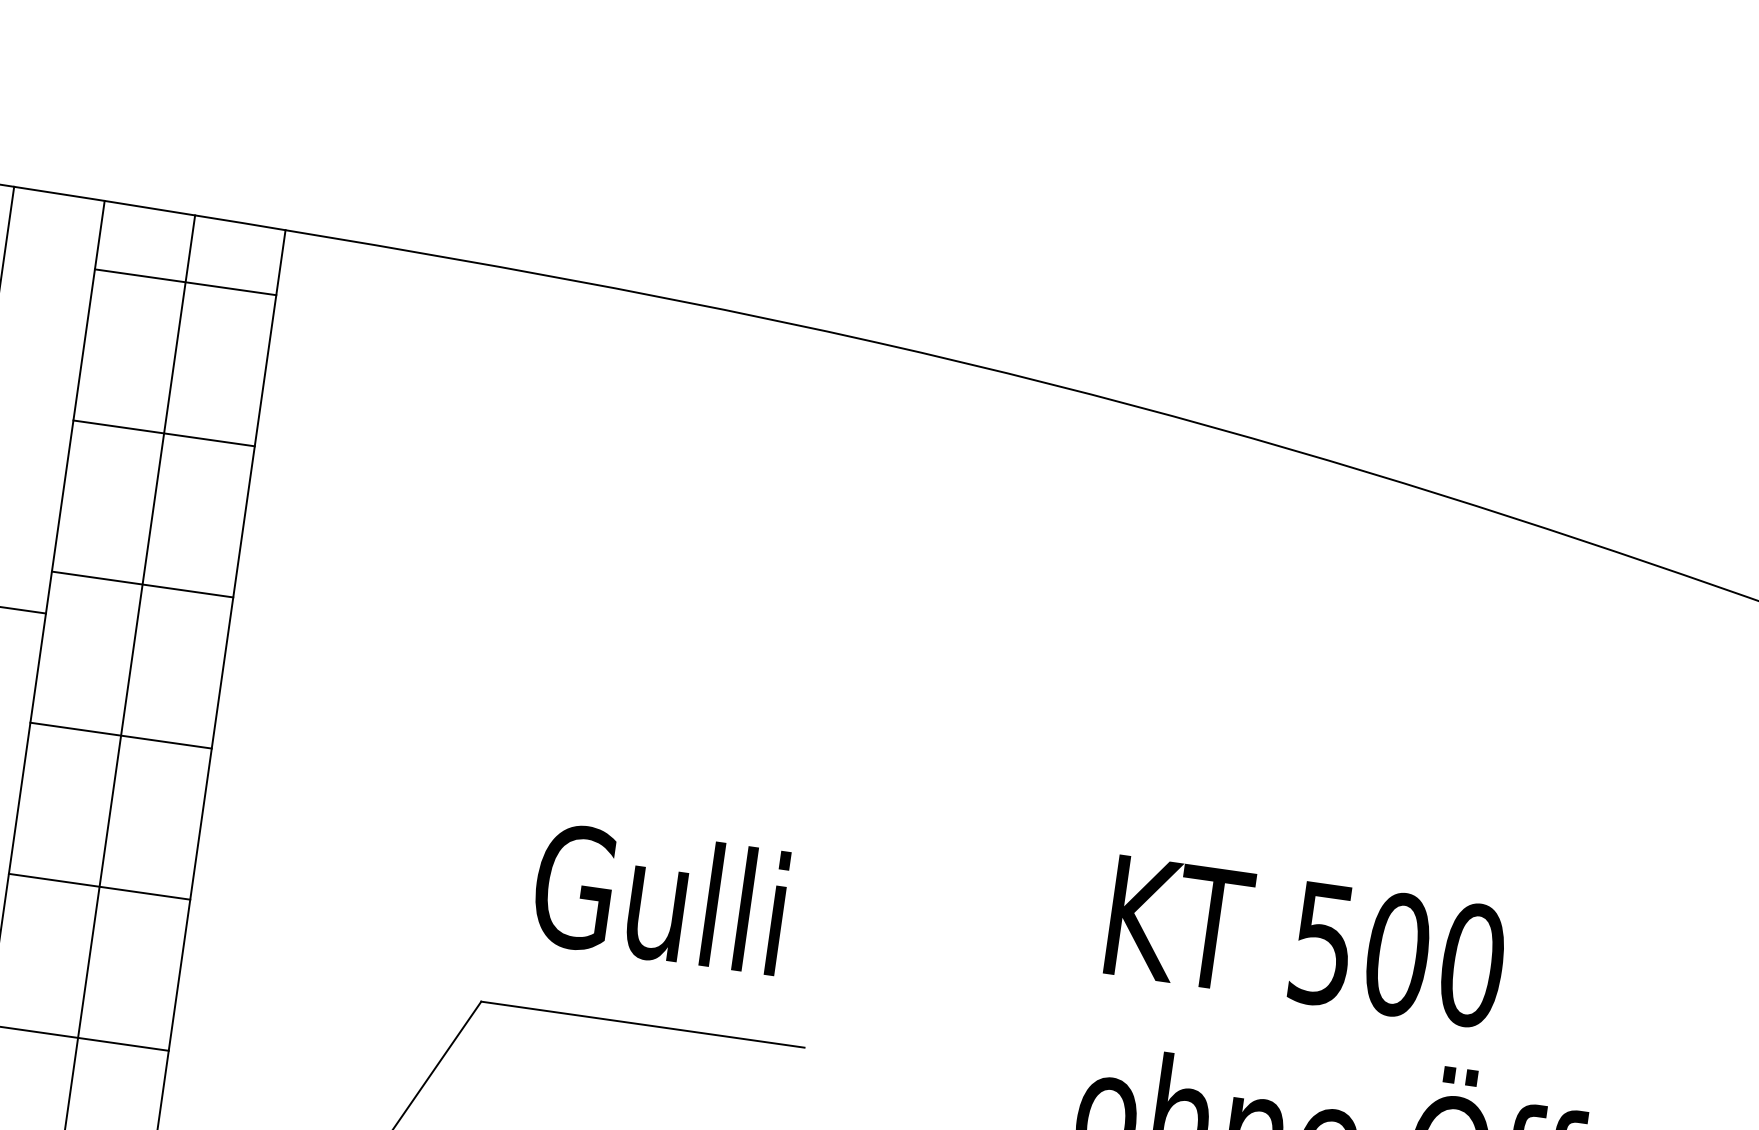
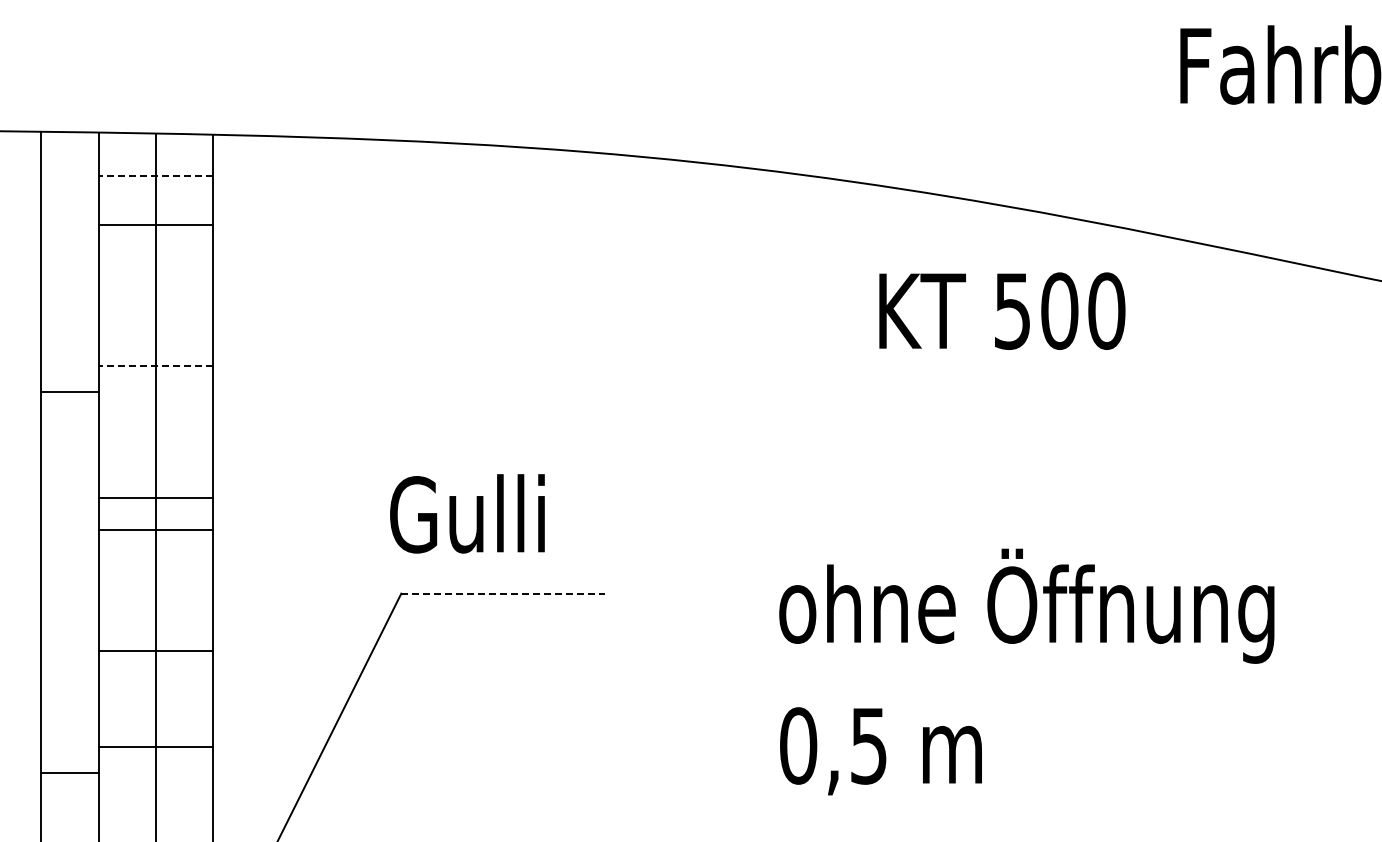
line: (185, 282) -> (155, 175), solid -> dashed
line: (163, 432) -> (155, 224), moved
line: (142, 583) -> (155, 365), solid -> dashed
line: (120, 736) -> (155, 498), moved
line: (99, 887) -> (155, 530), moved
text: (660, 897) -> (467, 513), moved
text: (1306, 940) -> (1002, 310), moved
line: (643, 1024) -> (503, 593), solid -> dashed

